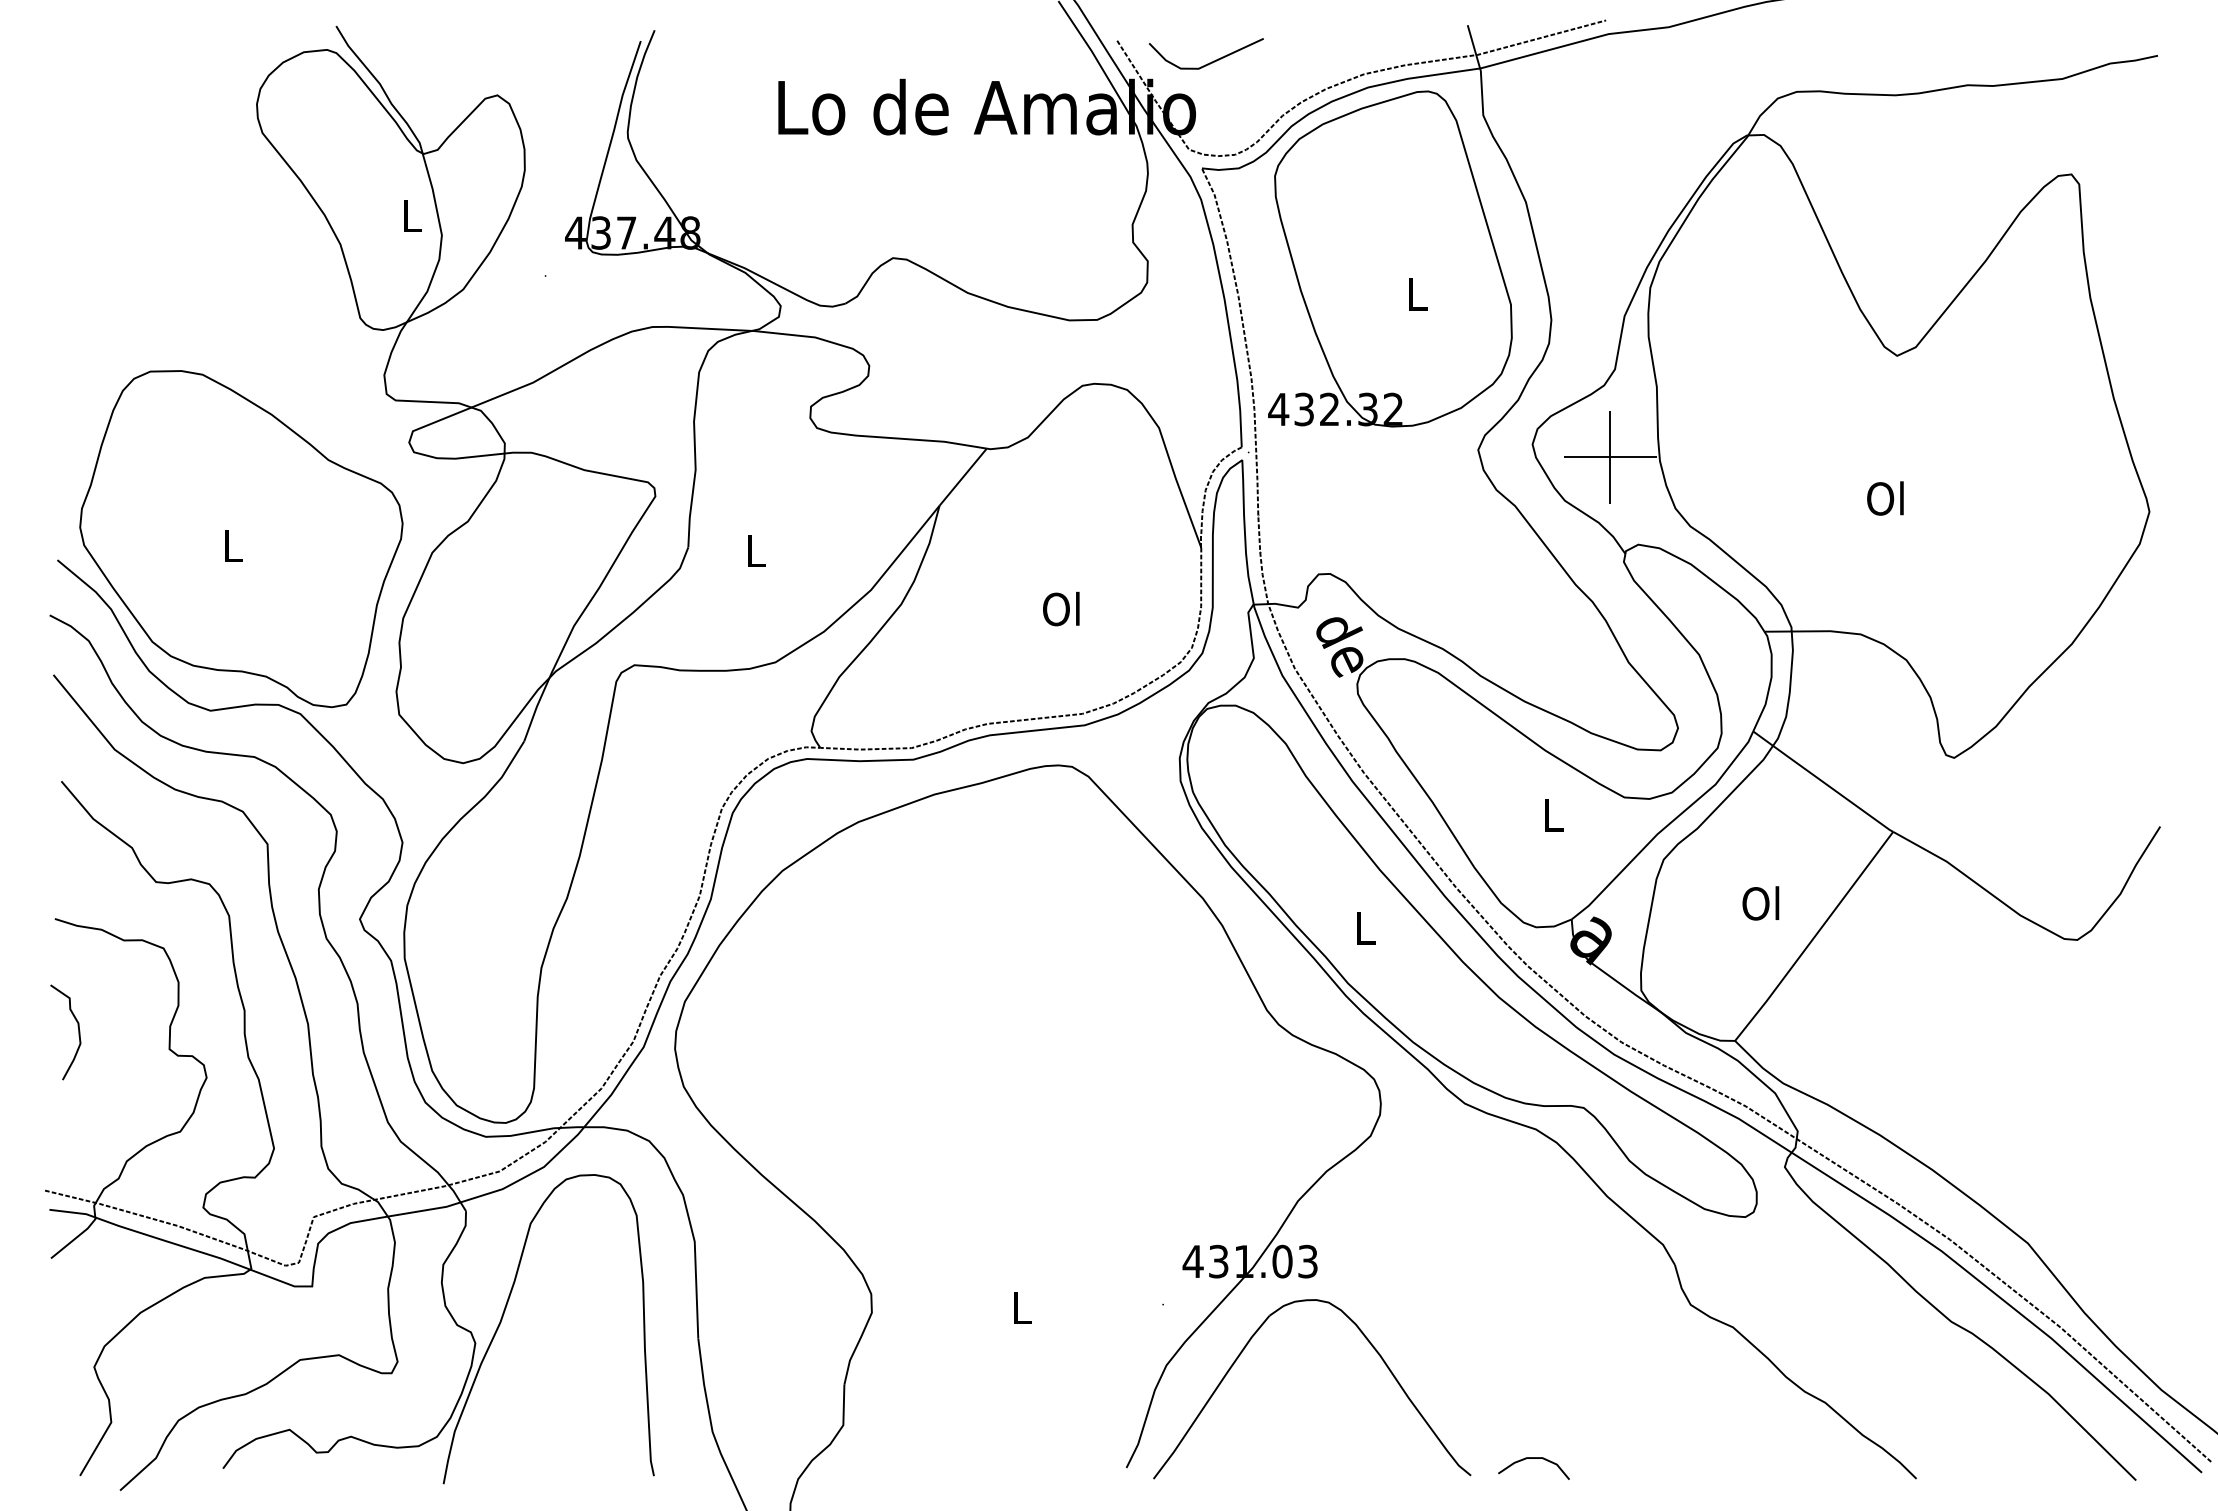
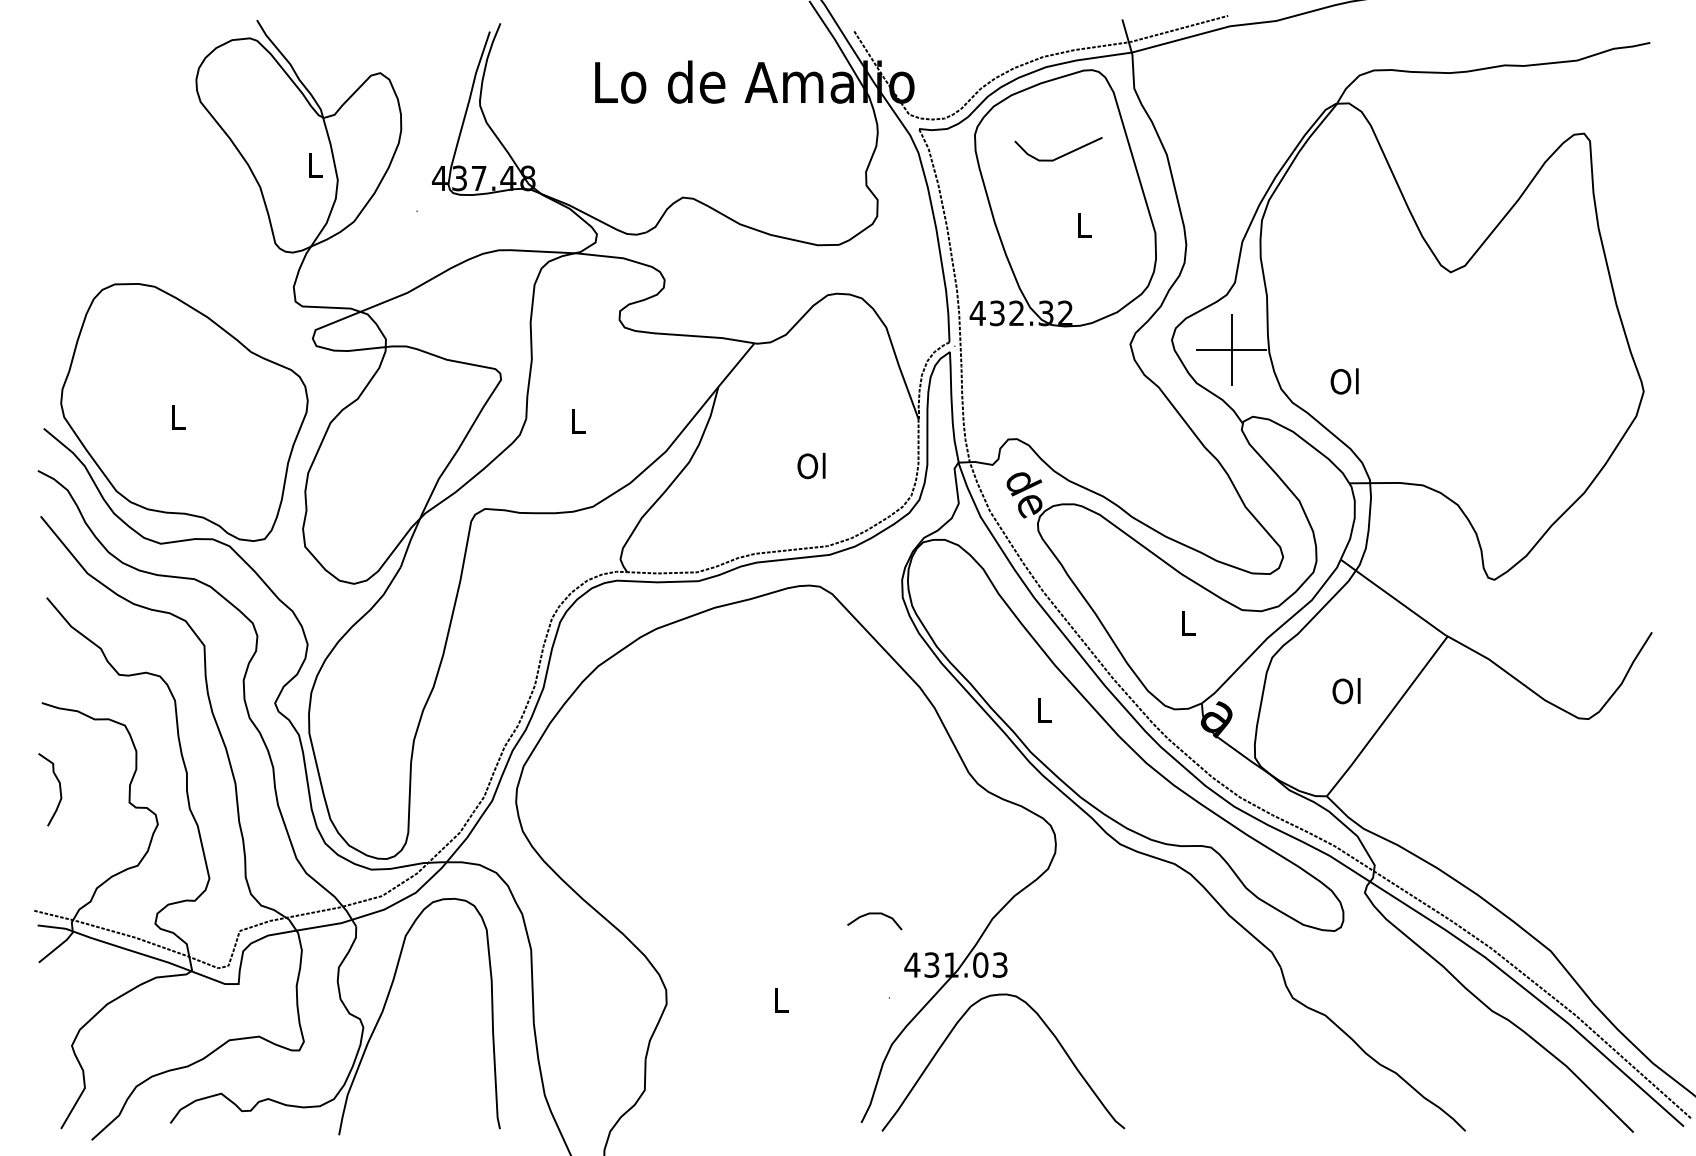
line: (1211, 61) -> (1062, 155), moved
text: (1885, 498) -> (1344, 381), moved
curve: (1533, 1458) -> (874, 913), moved

